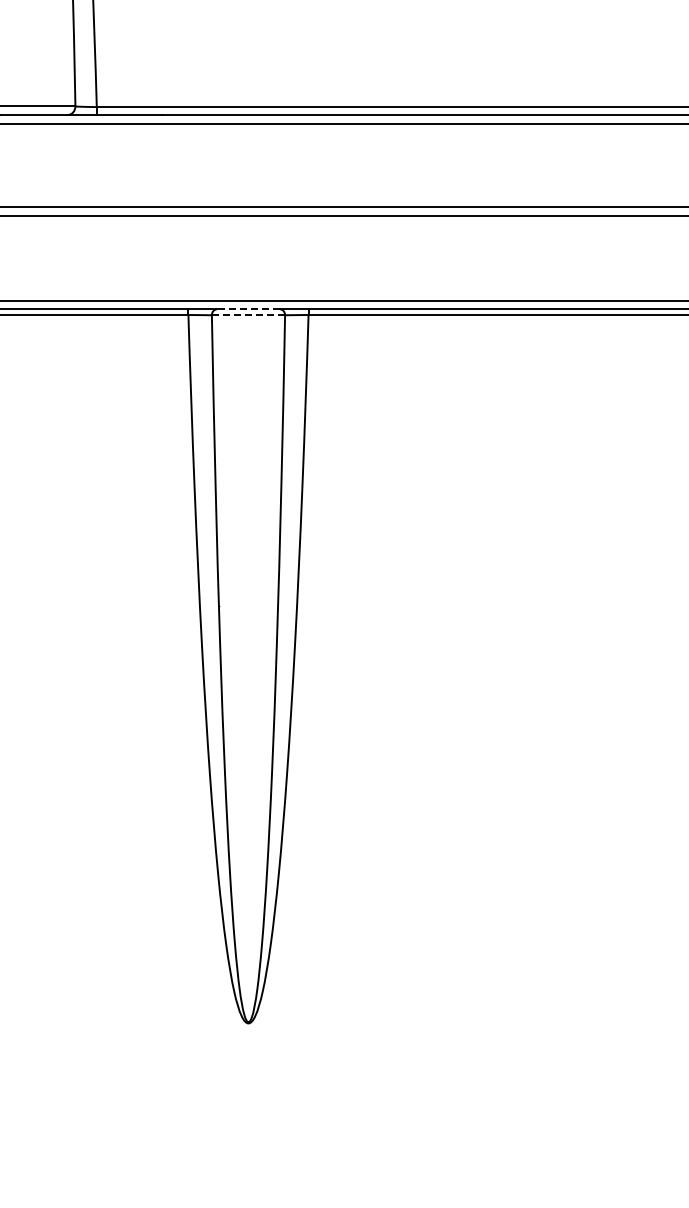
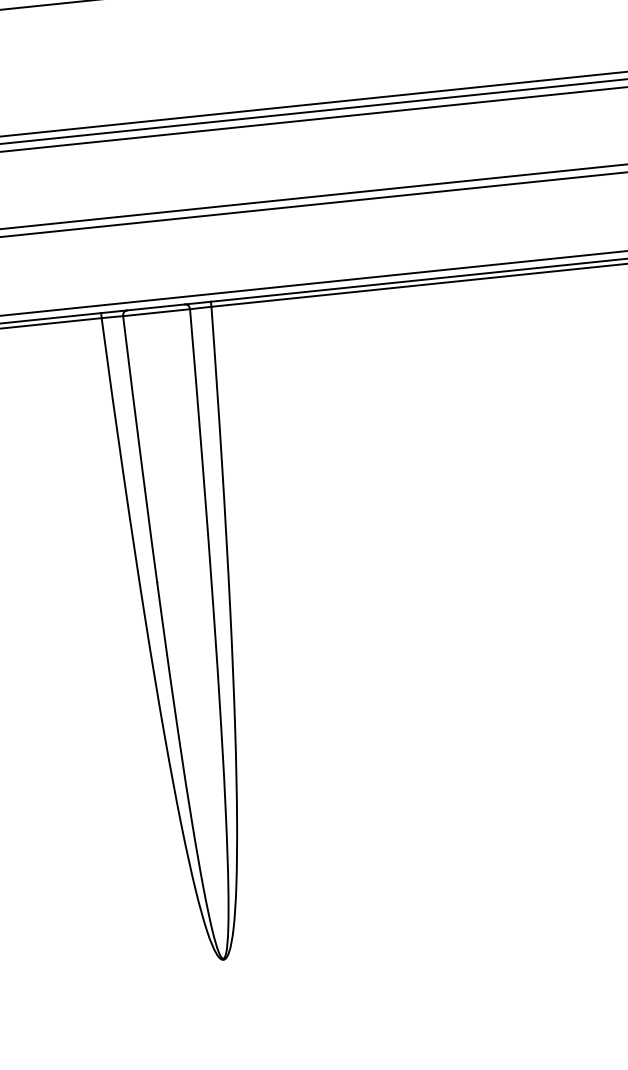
line: (248, 309) -> (156, 307), dashed -> solid
line: (248, 315) -> (156, 312), dashed -> solid

